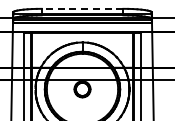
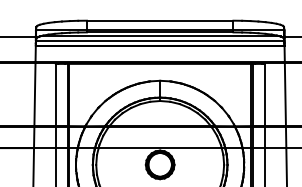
line: (82, 8) -> (160, 20), dashed -> solid

